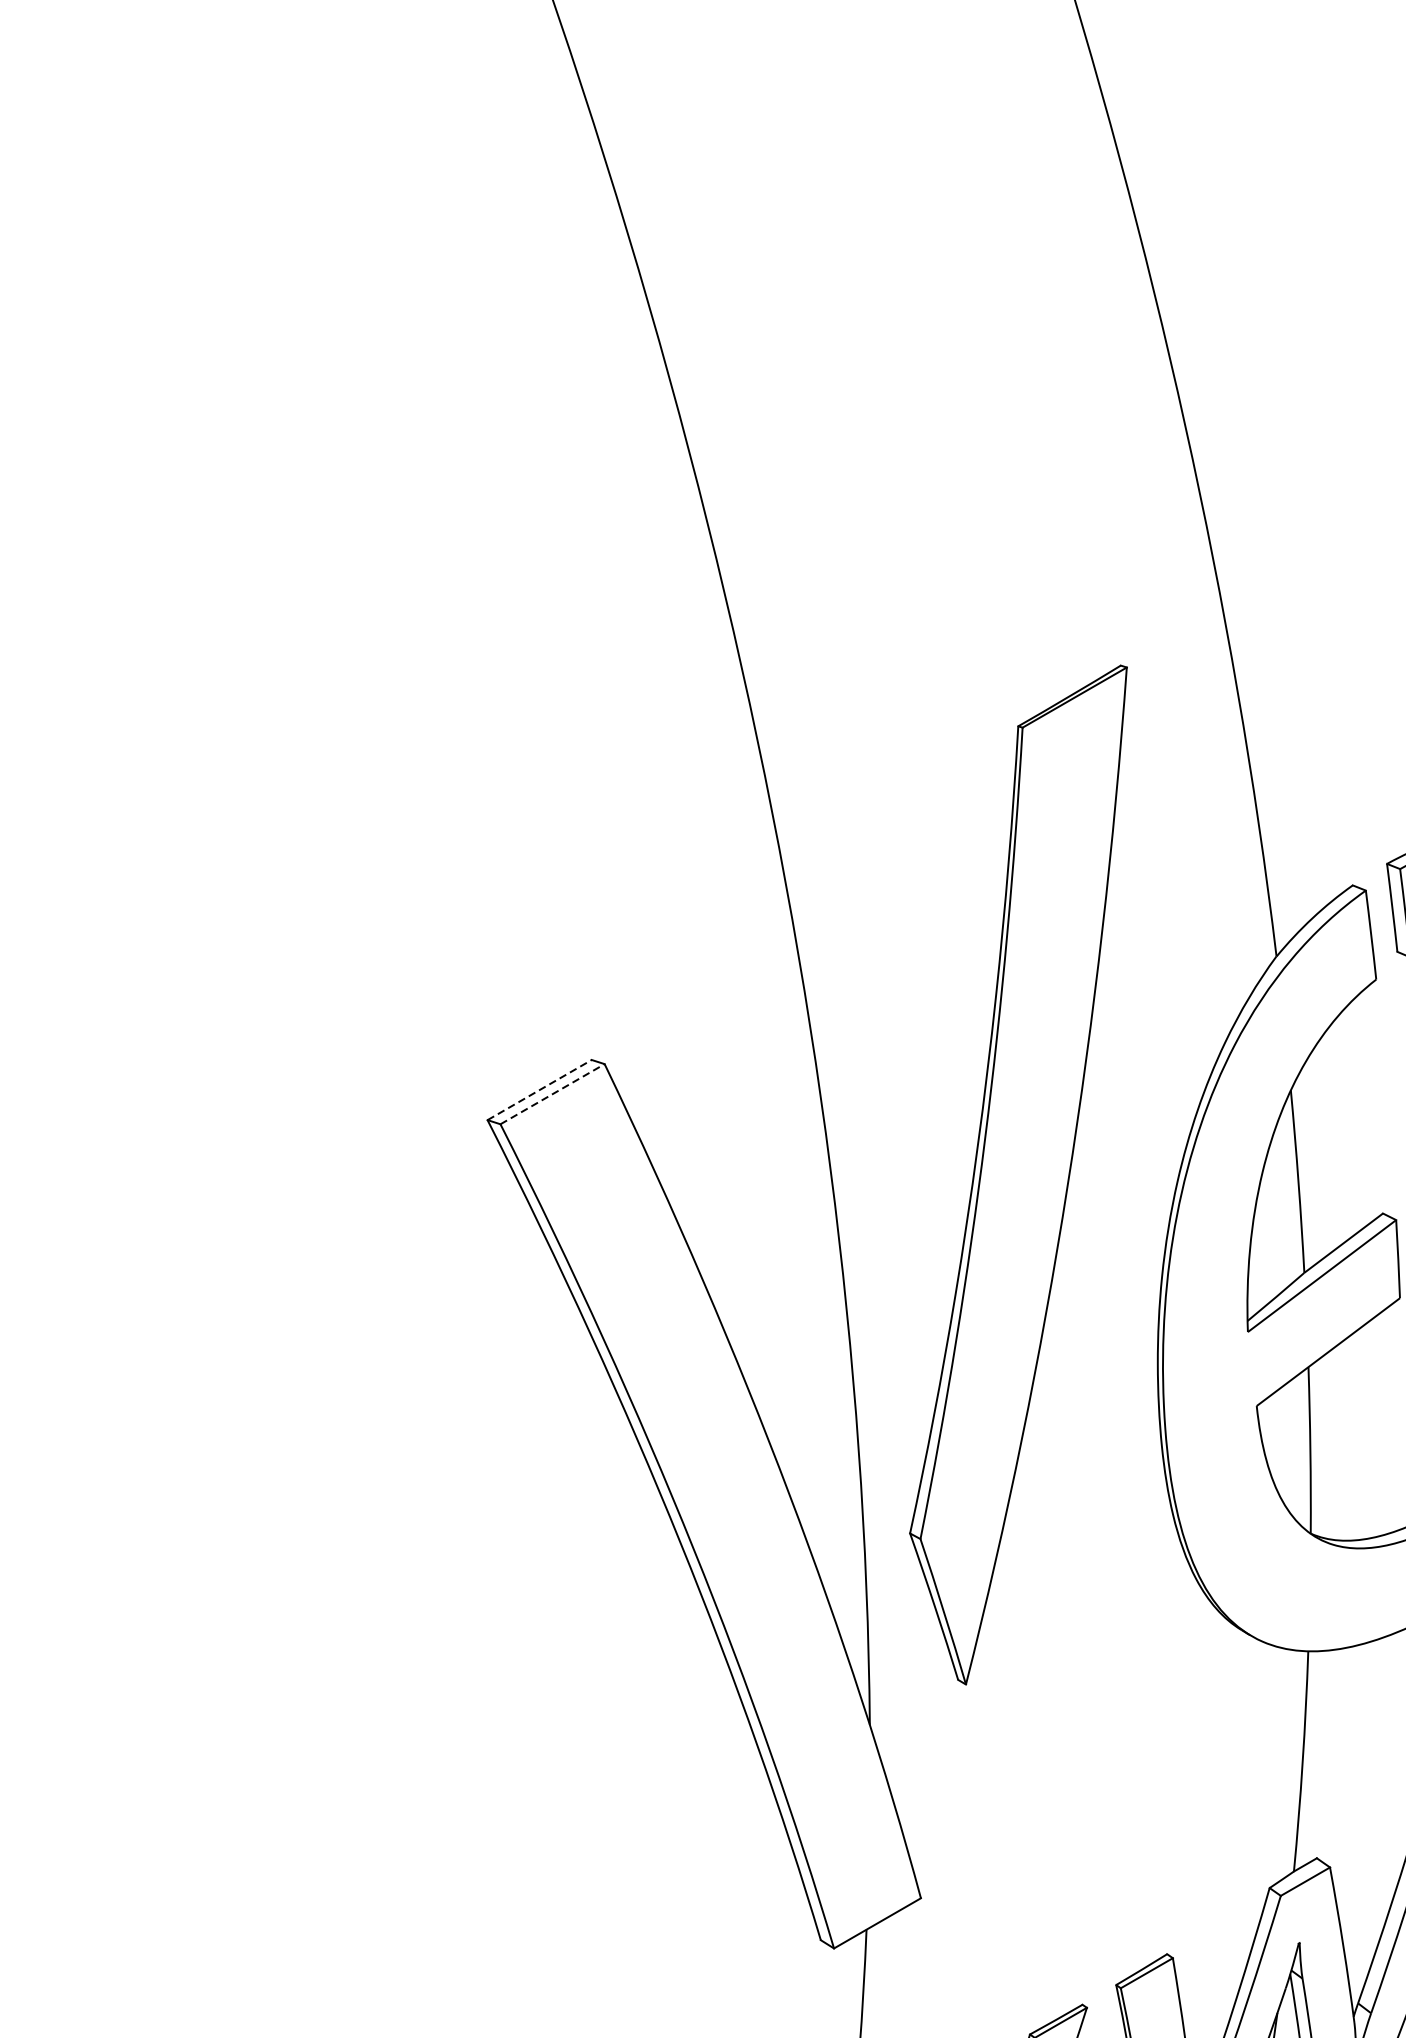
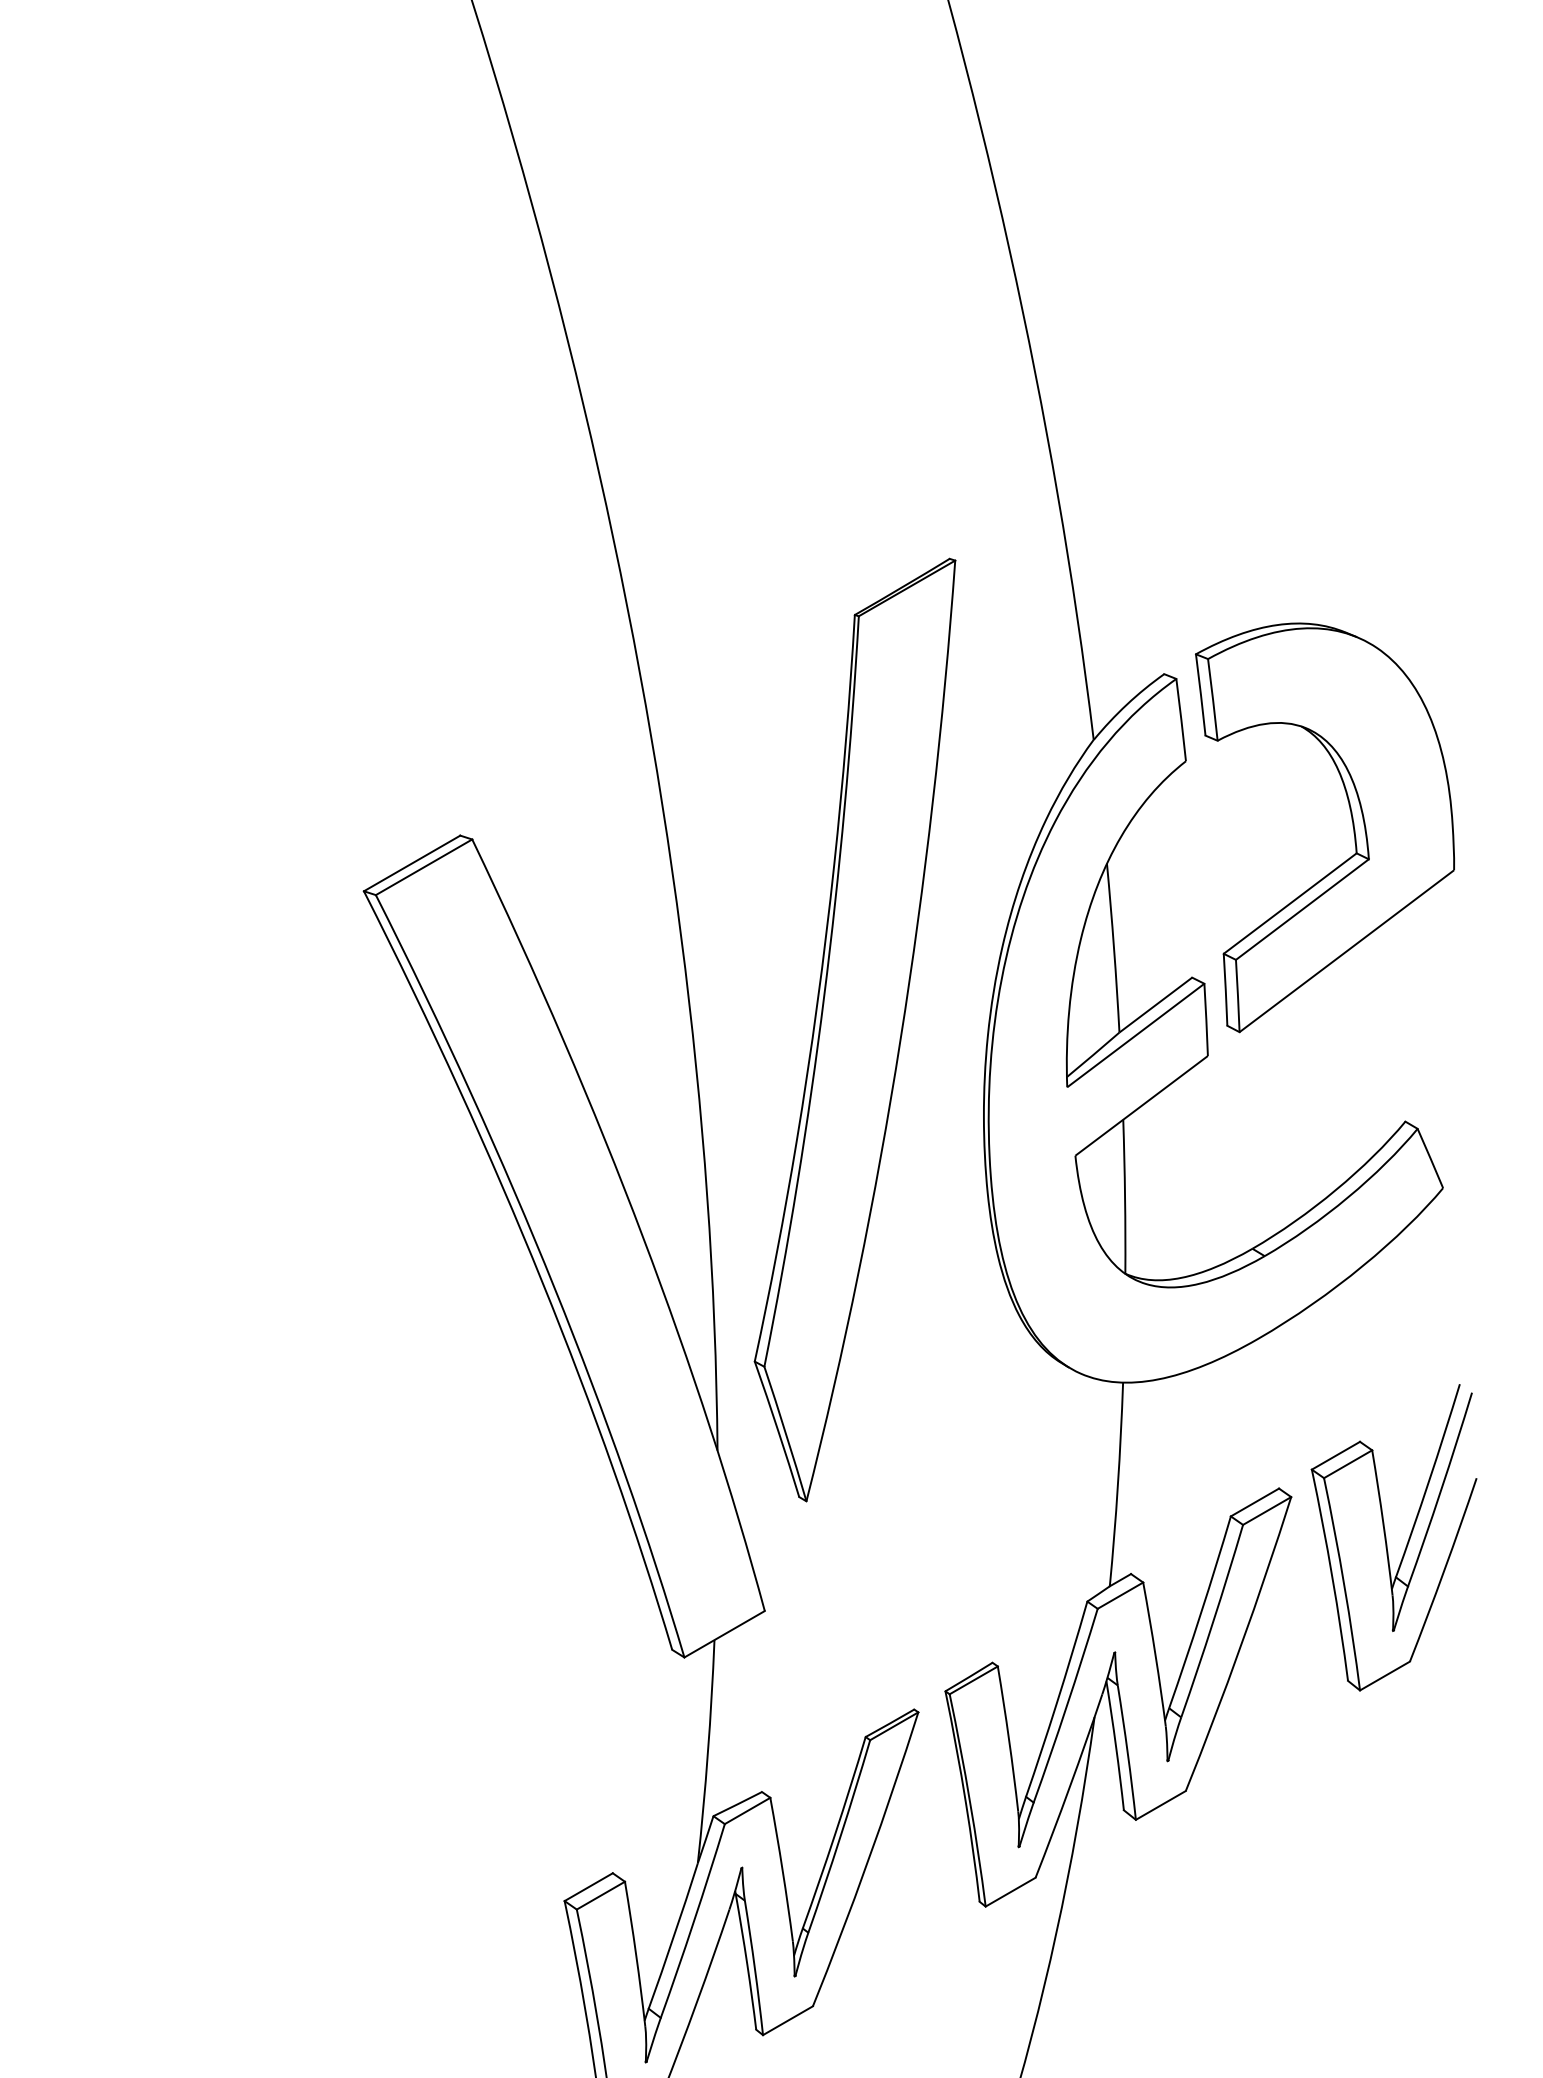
line: (540, 1090) -> (412, 863), dashed -> solid
line: (553, 1094) -> (424, 867), dashed -> solid
part: (1017, 1174) -> (854, 1029), moved

